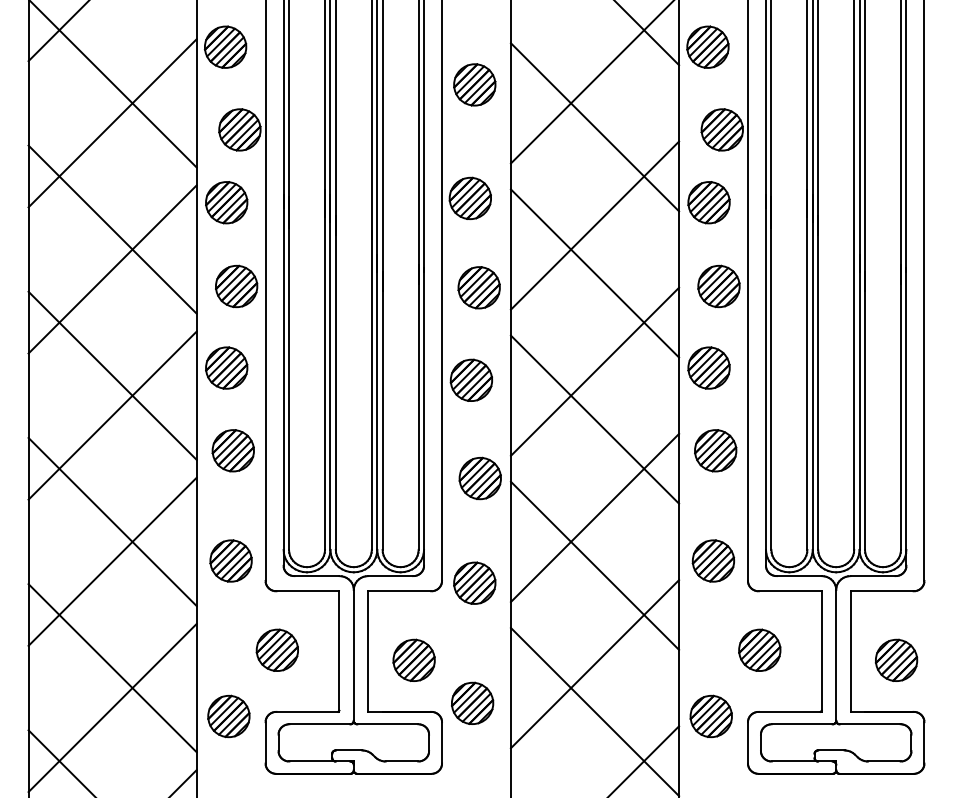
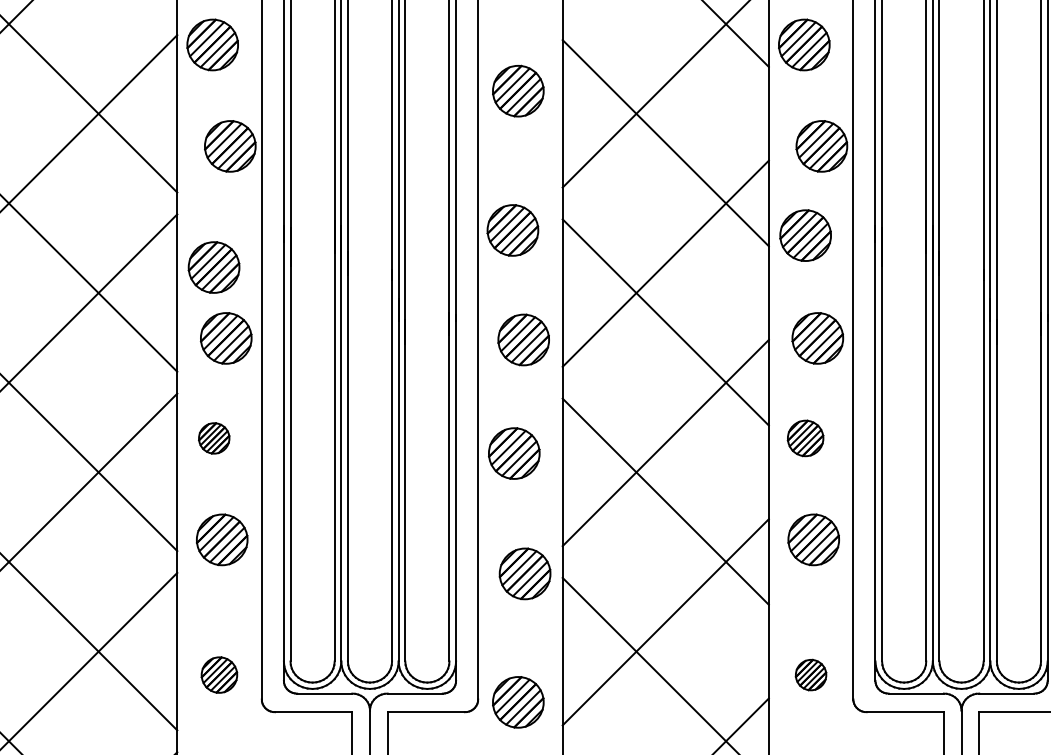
part: (226, 202) -> (213, 267), moved
part: (226, 367) -> (213, 437), size x0.6
part: (708, 367) -> (804, 437), size x0.7
part: (230, 560) -> (218, 674), size x0.7
part: (713, 560) -> (811, 674), size x0.6

